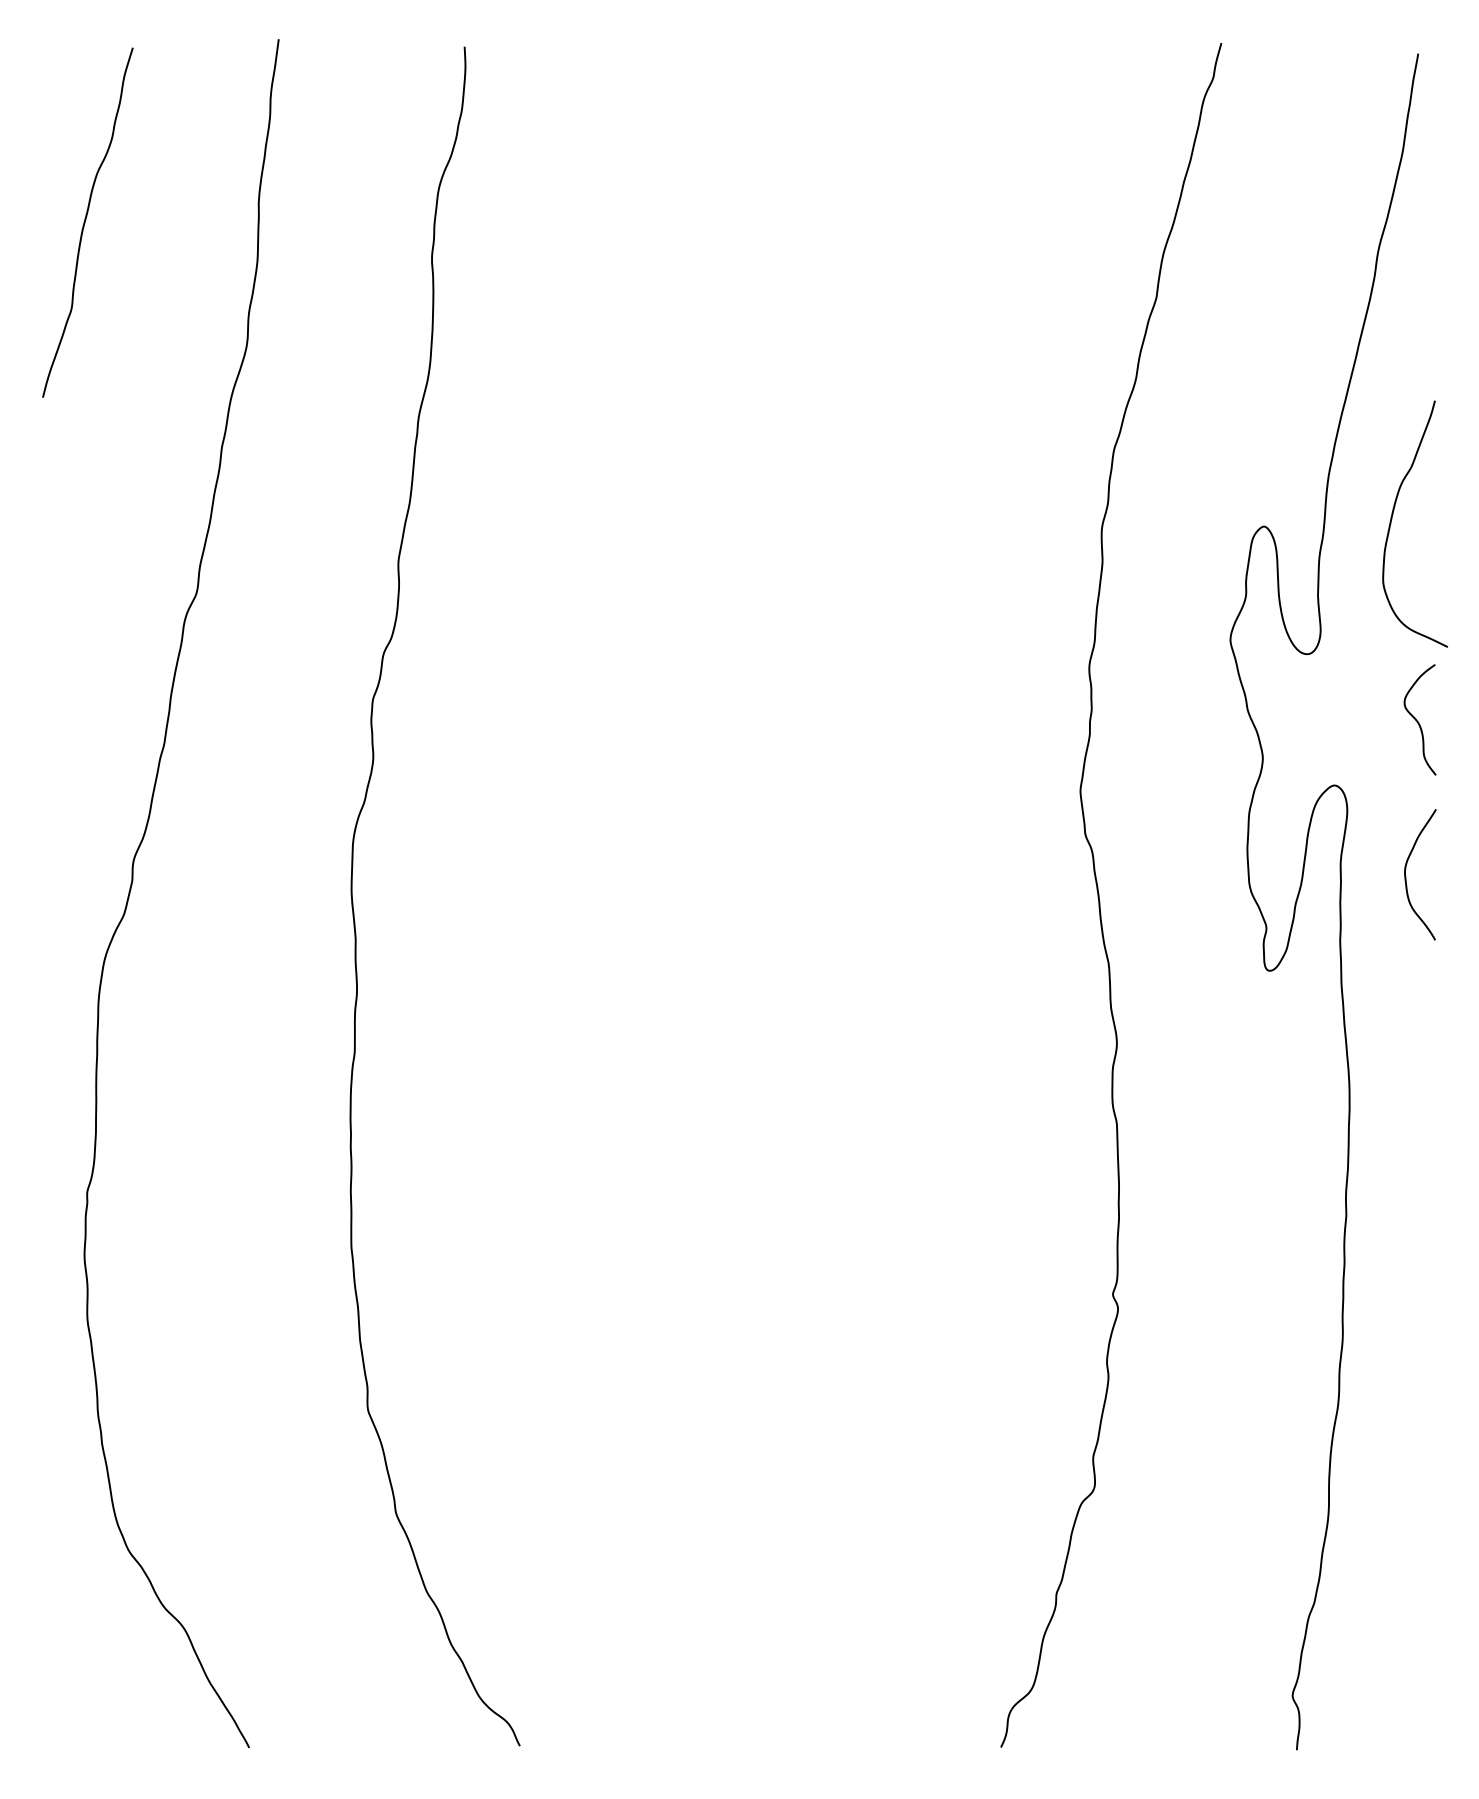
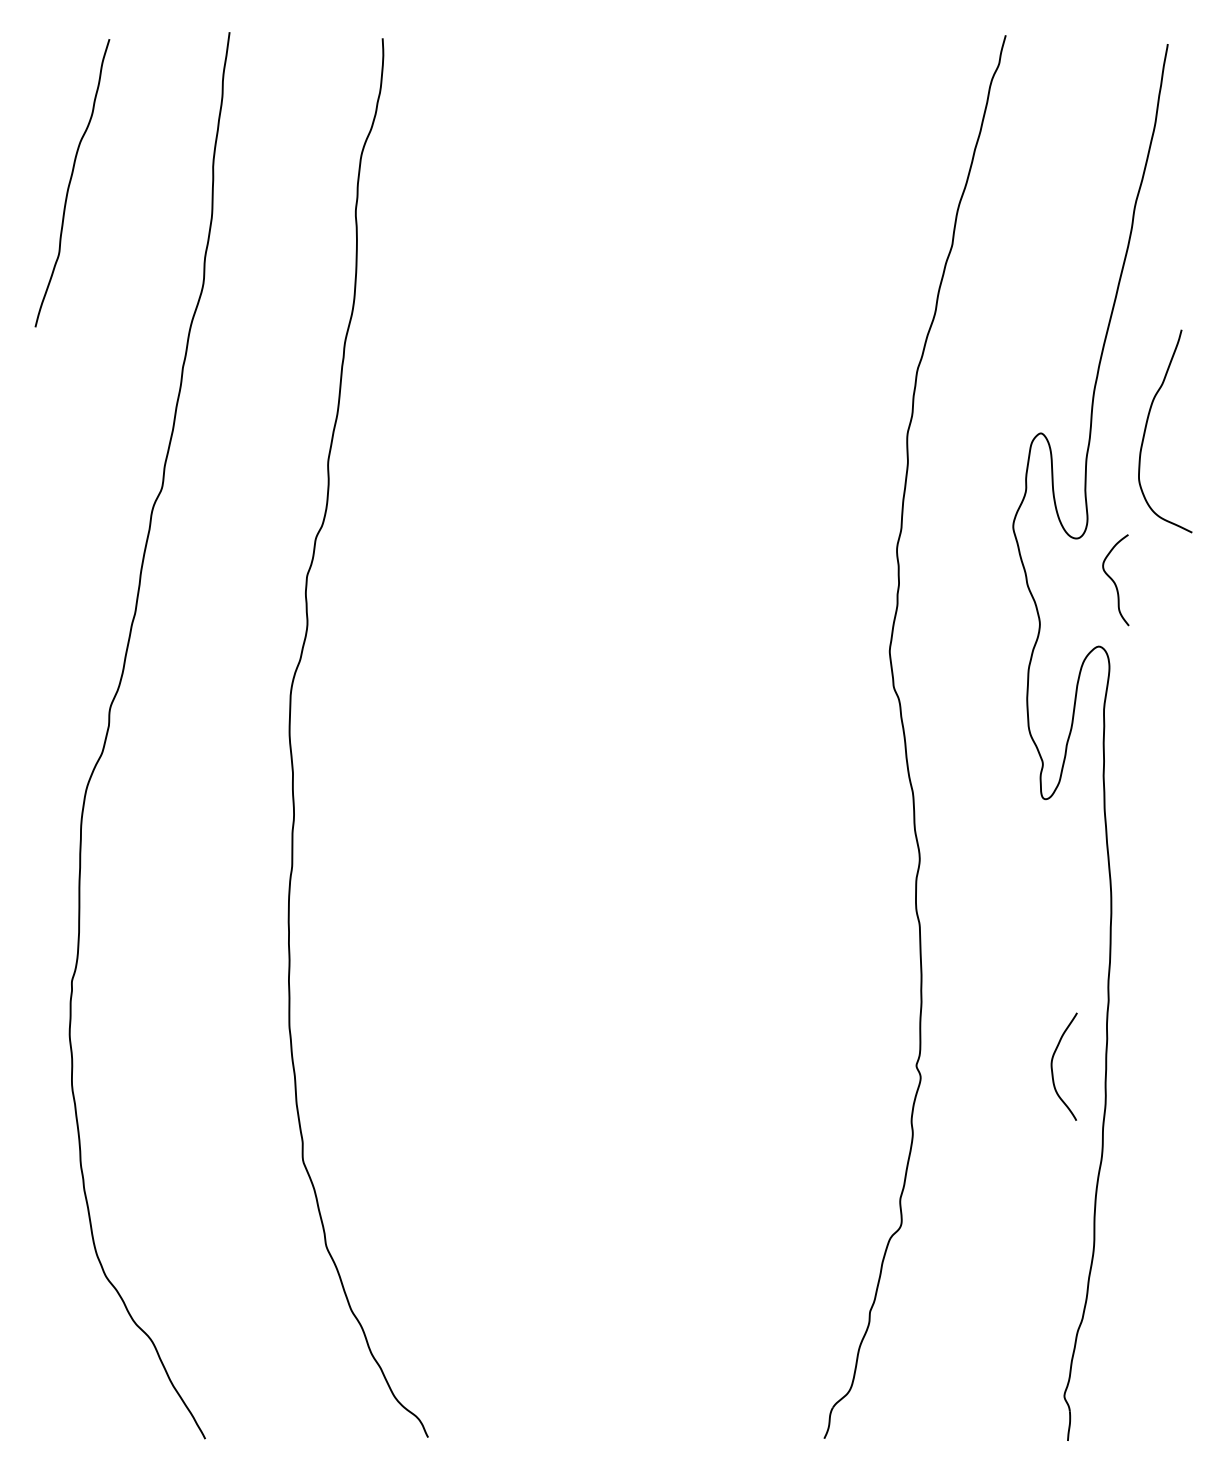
curve: (1417, 720) -> (1113, 580), moved
curve: (1406, 876) -> (1052, 1068), moved

